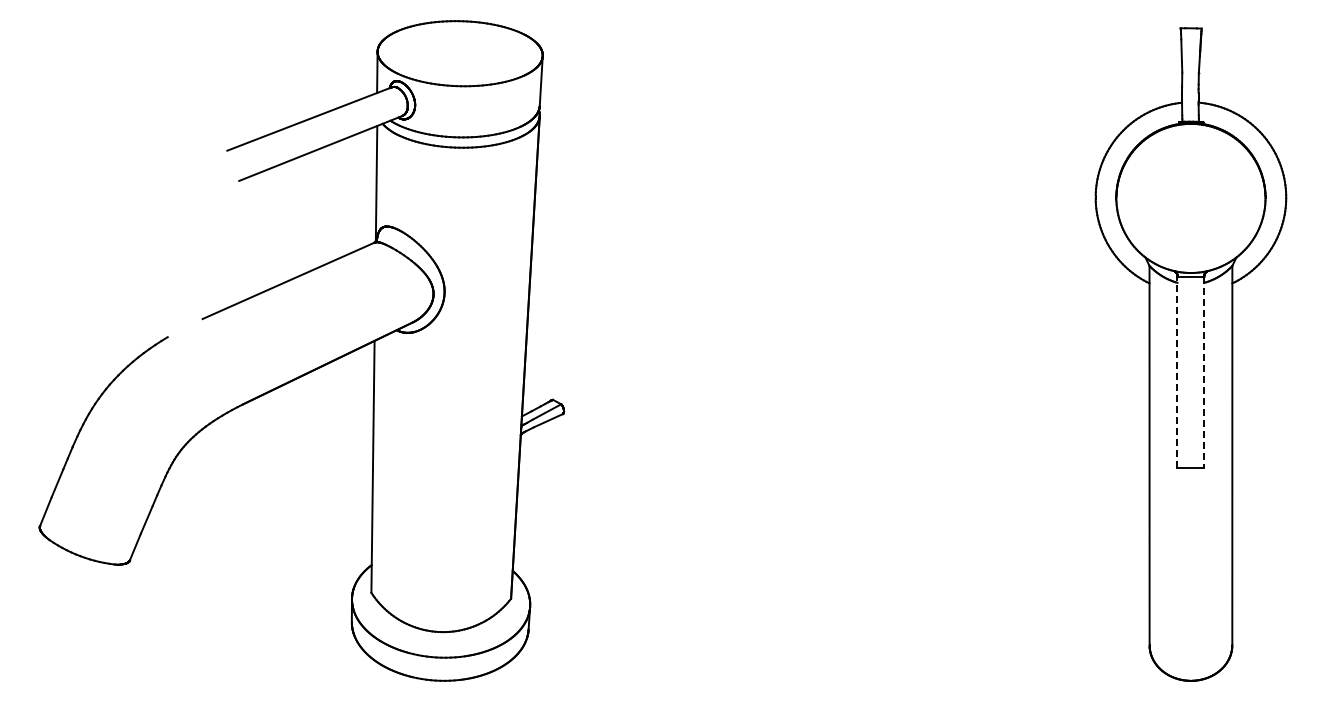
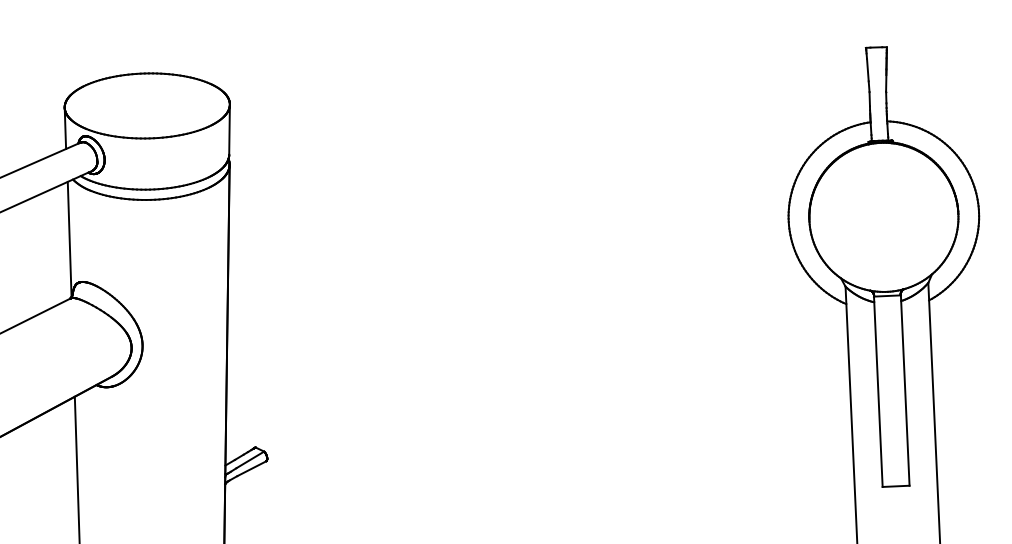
line: (1177, 371) -> (878, 390), dashed -> solid
line: (1204, 372) -> (905, 390), dashed -> solid

